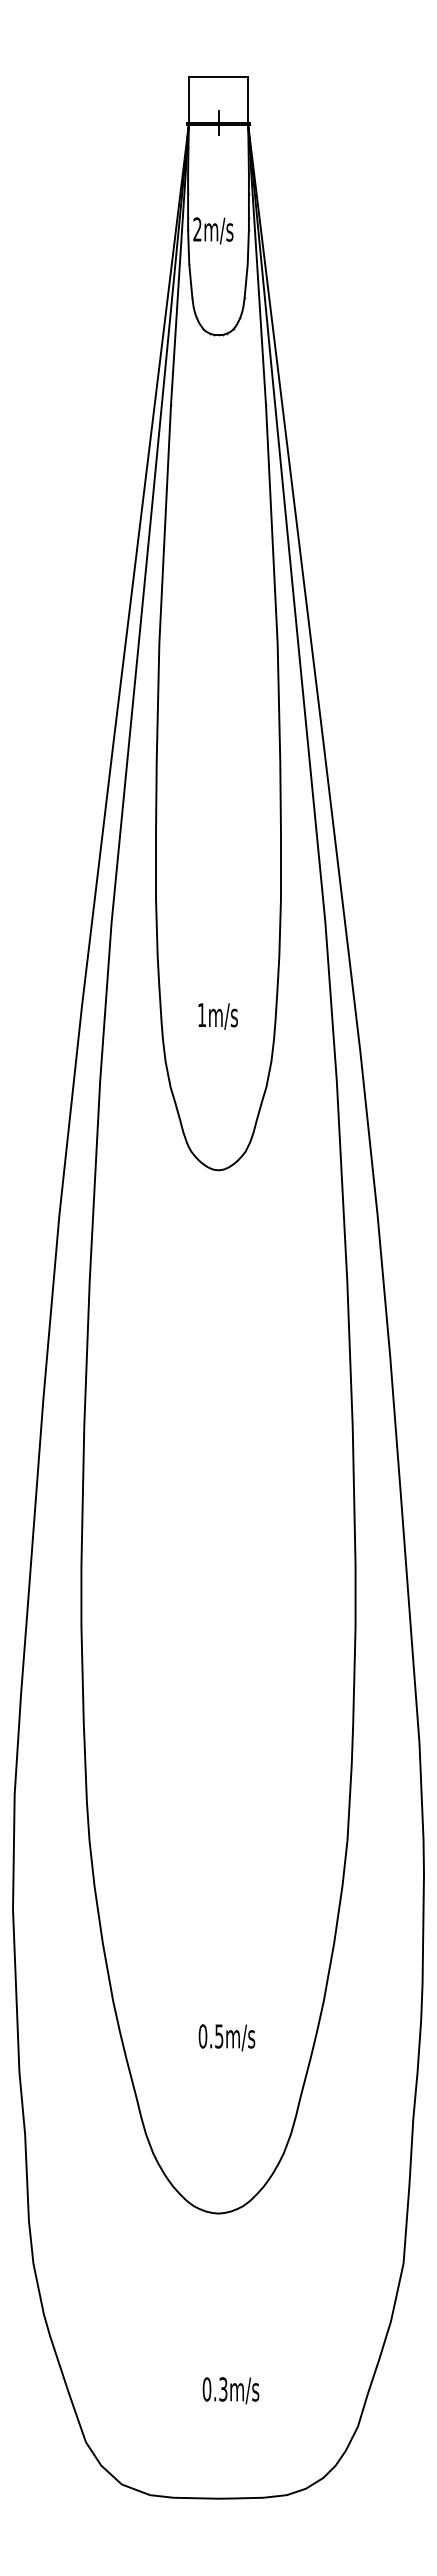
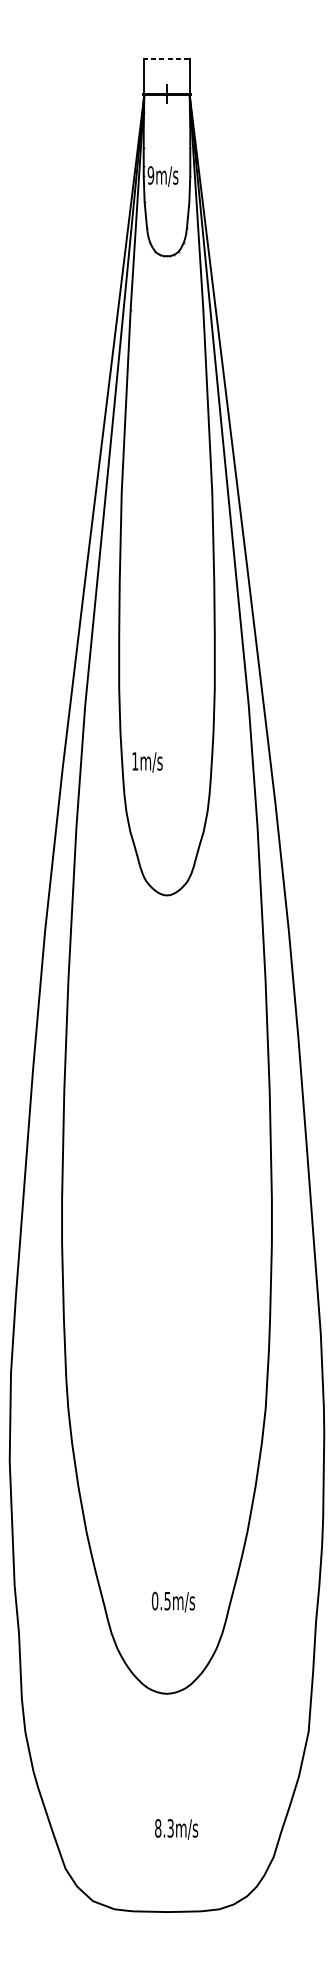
line: (218, 77) -> (167, 59), solid -> dashed
text: (197, 229) -> (150, 175), 2m/s -> 9m/s
text: (217, 1016) -> (147, 762), moved
text: (226, 2037) -> (173, 1601), moved
text: (206, 2389) -> (157, 1828), 0.3m/s -> 8.3m/s

